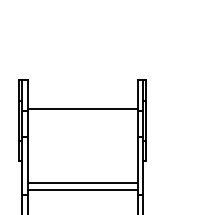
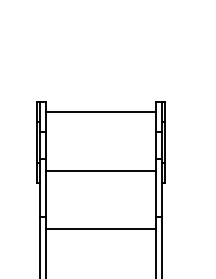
line: (82, 109) -> (100, 112), moved
line: (82, 182) -> (100, 171), moved
line: (82, 189) -> (100, 229), moved

